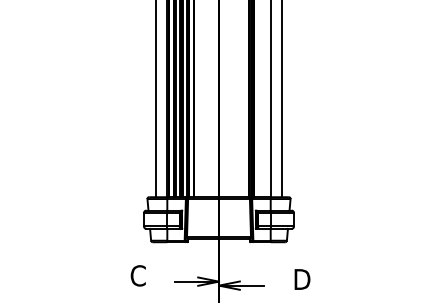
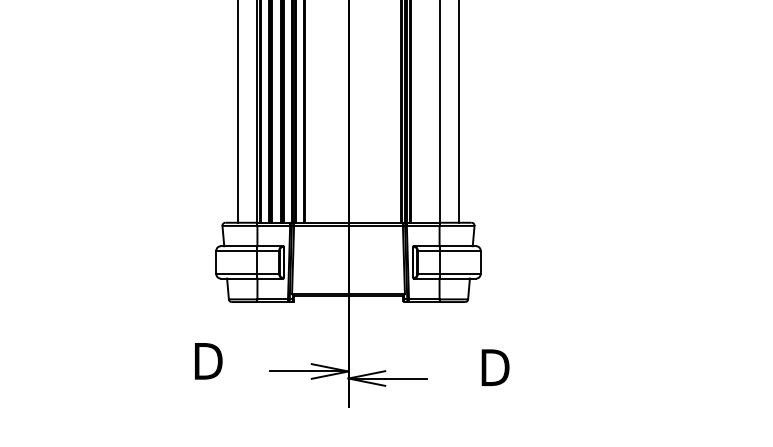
text: (138, 275) -> (206, 360), C -> D

